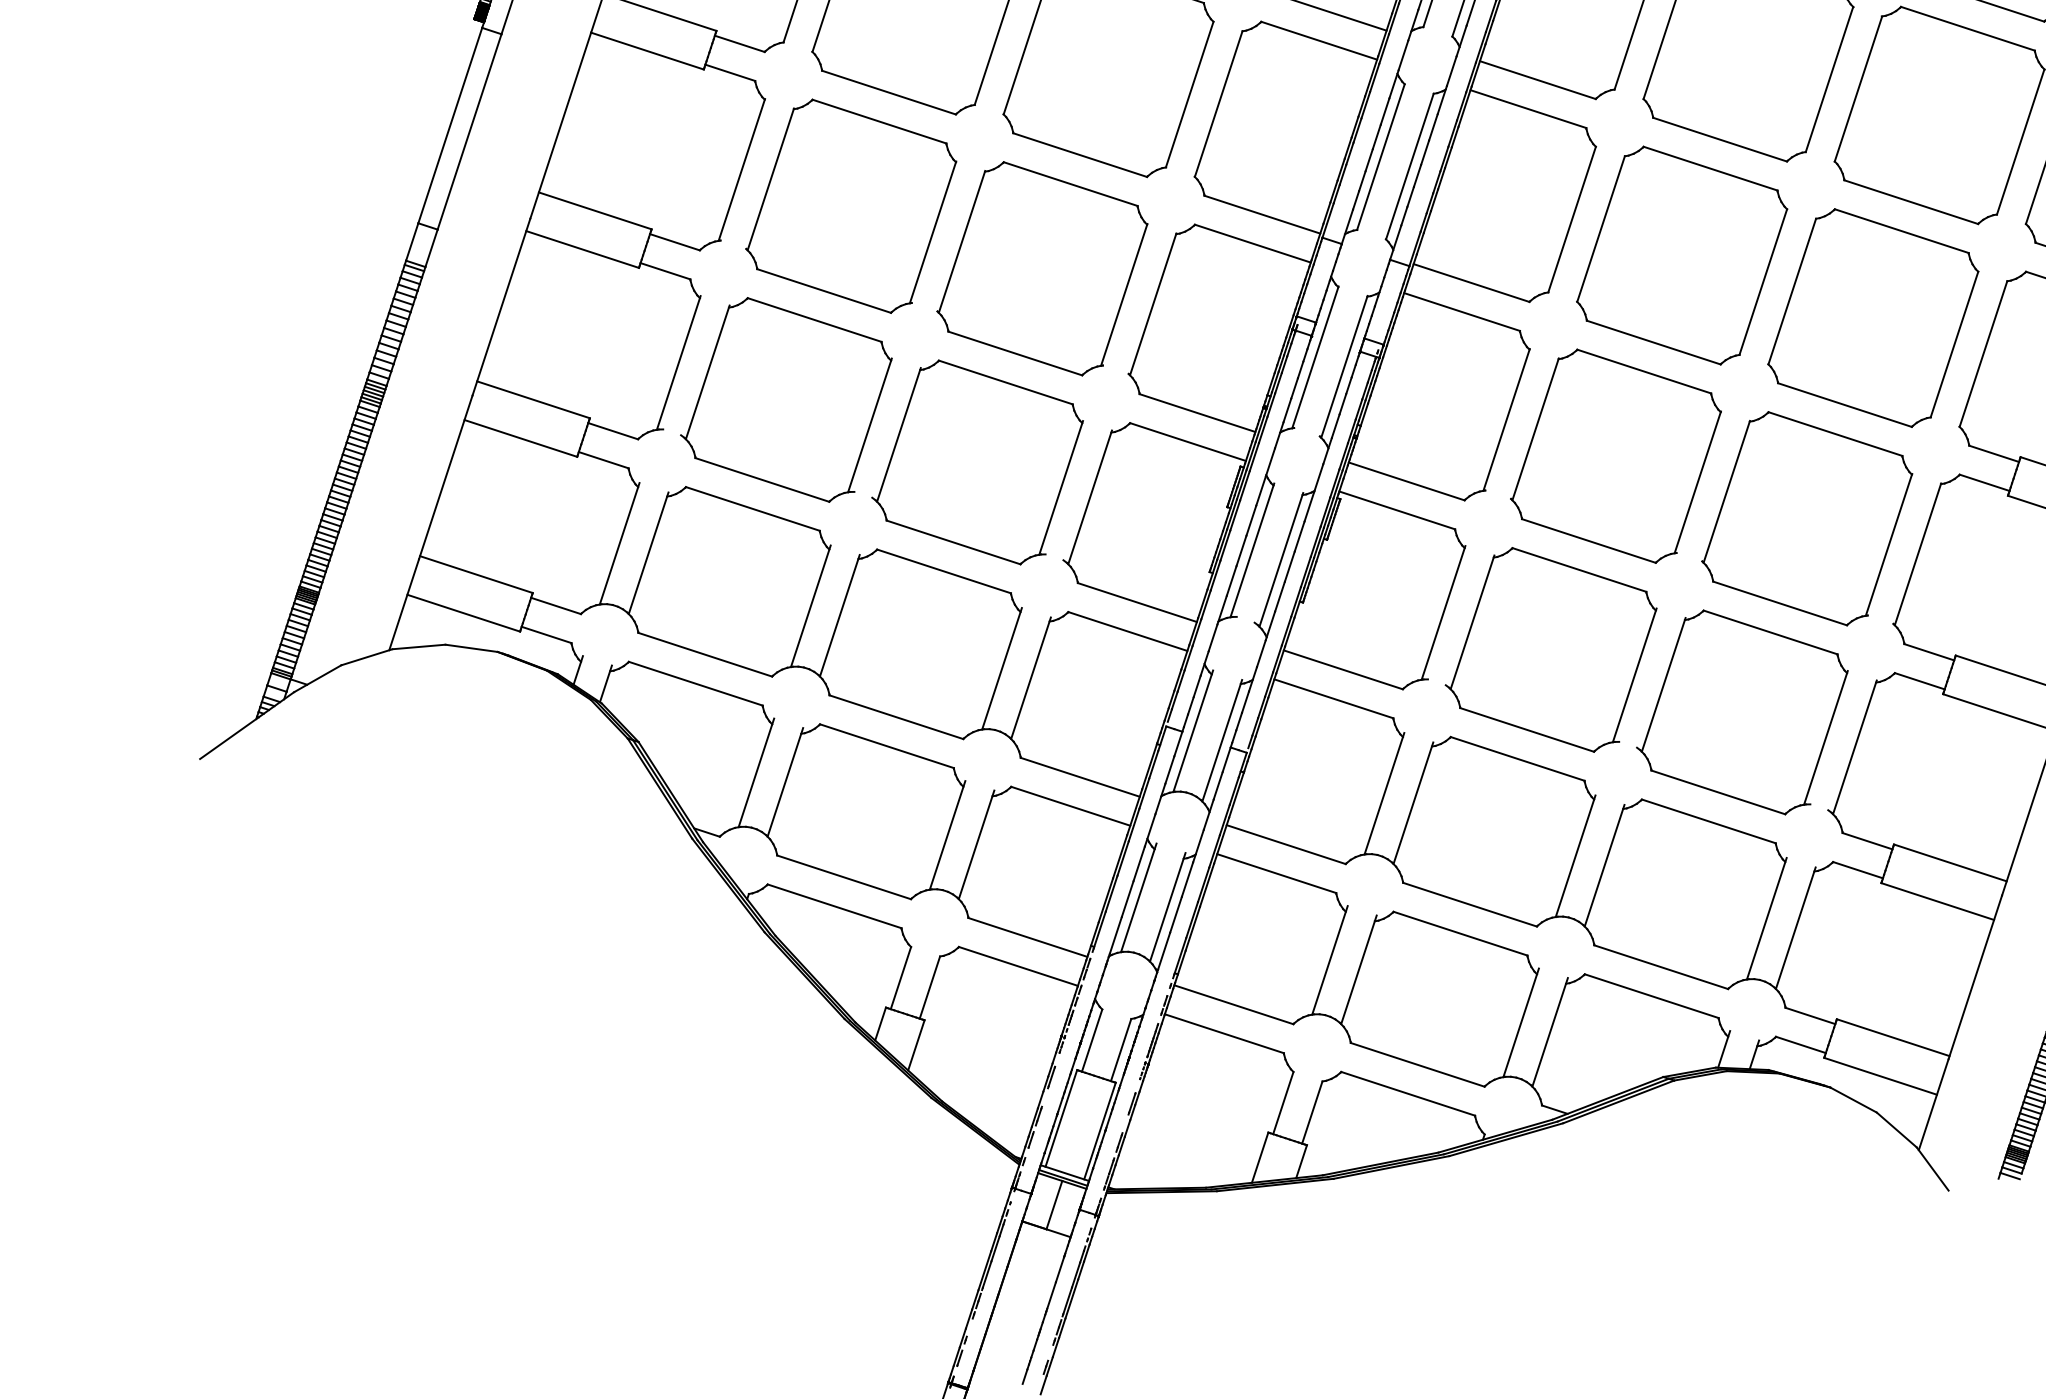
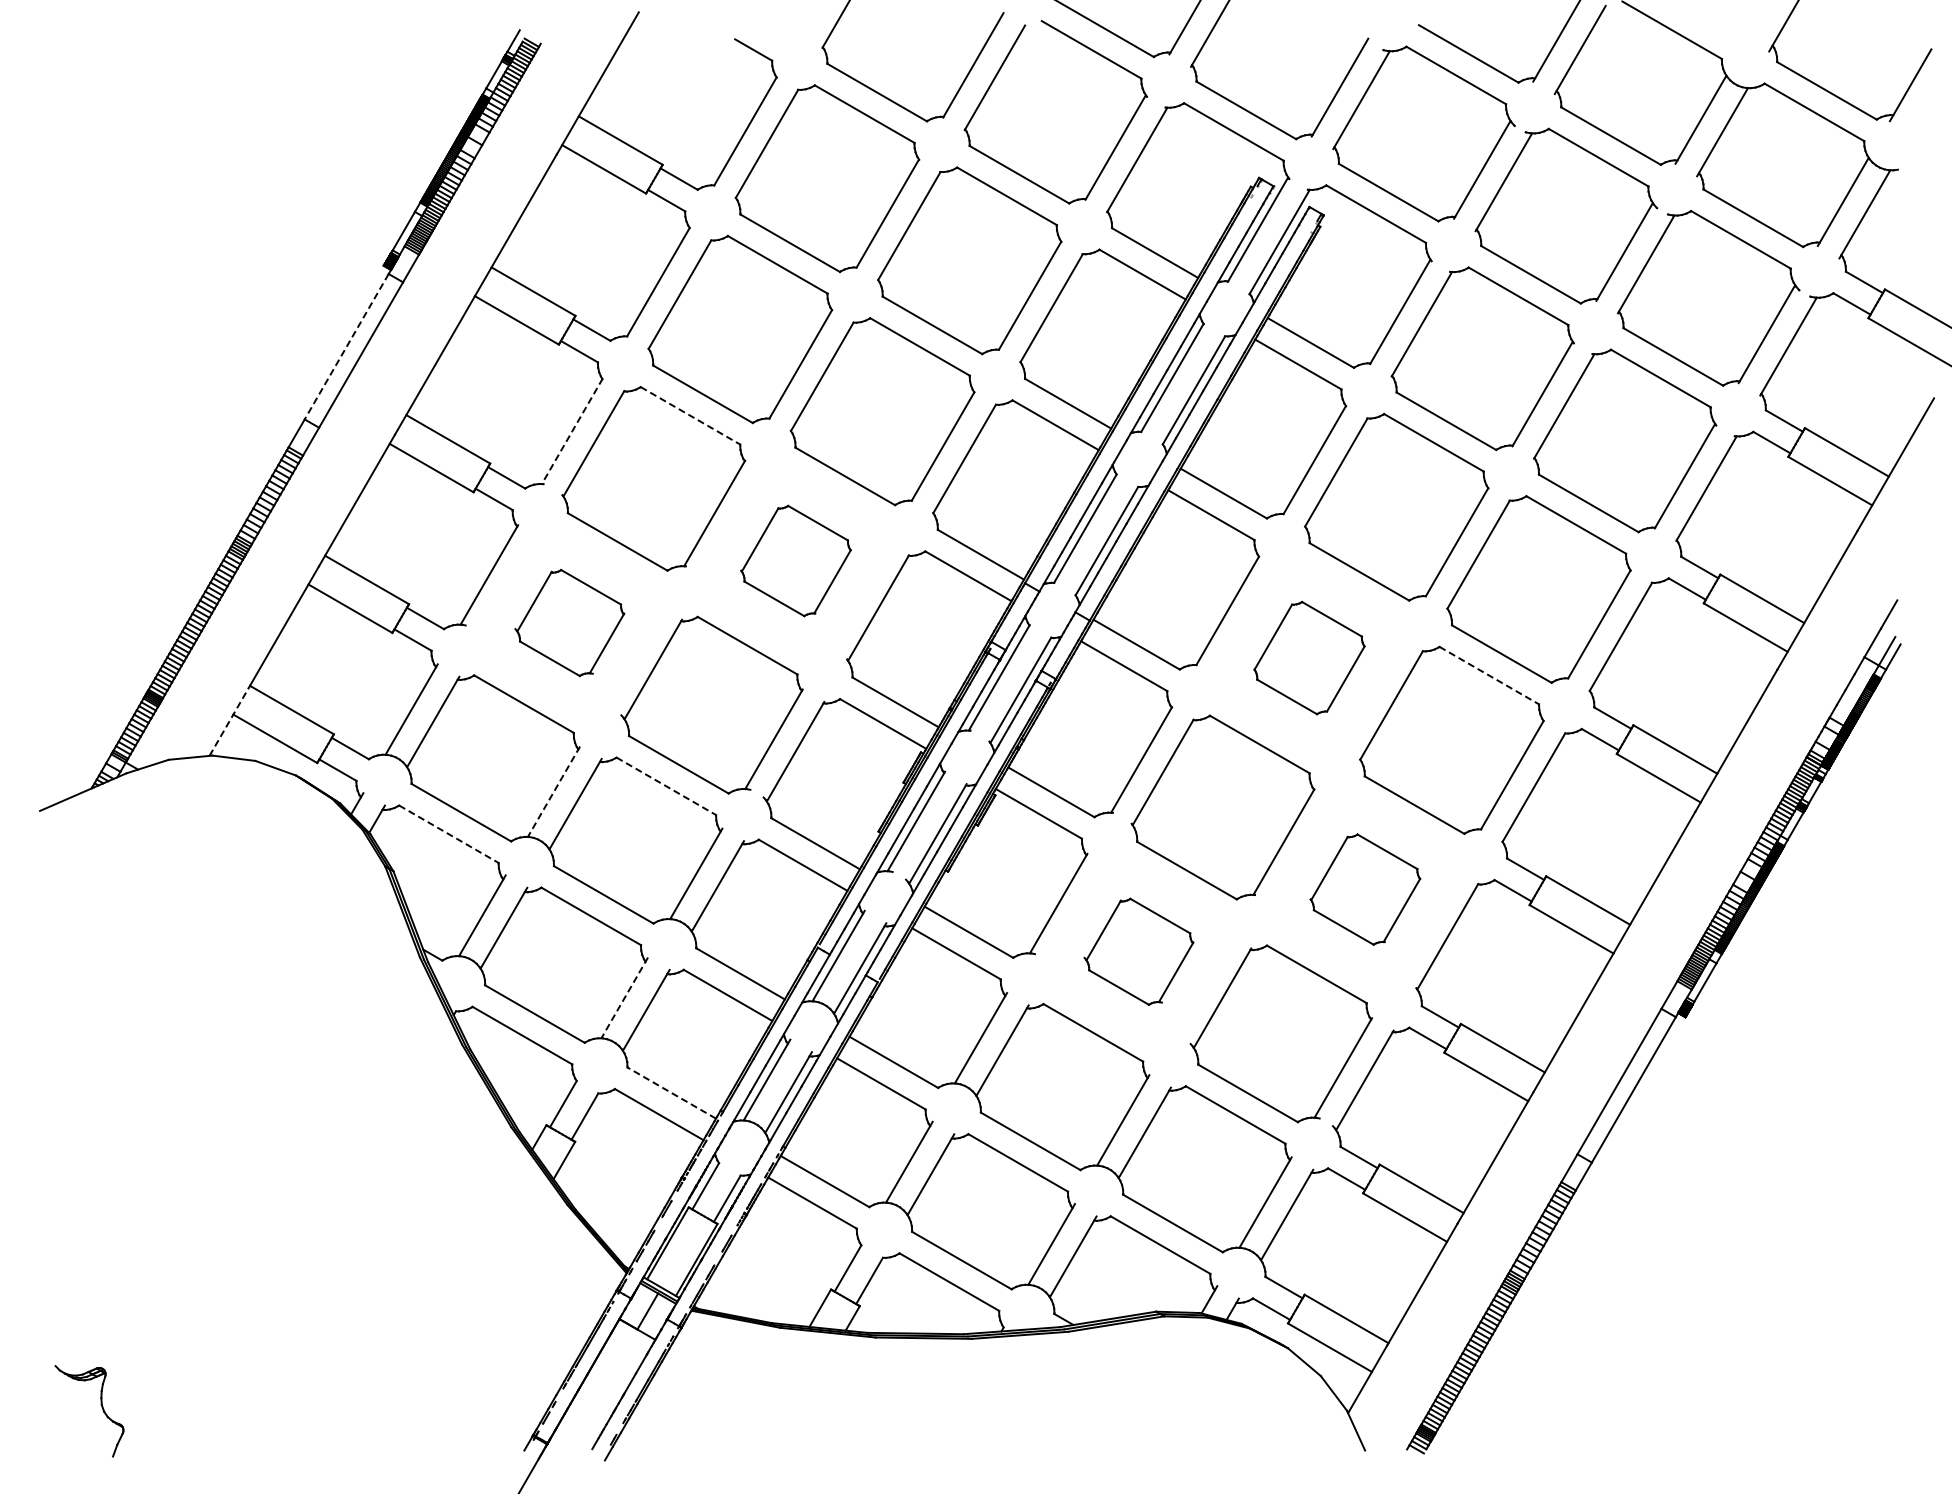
line: (879, 121) -> (690, 415), solid -> dashed
line: (449, 125) -> (346, 346), solid -> dashed
line: (742, 170) -> (572, 431), solid -> dashed
line: (1901, 230) -> (1489, 675), solid -> dashed
part: (1681, 254) -> (1309, 657), size x0.6
part: (1041, 268) -> (795, 560), size x0.6
part: (786, 399) -> (569, 622), size x0.6
part: (1807, 518) -> (1365, 889), size x0.6
line: (944, 571) -> (666, 786), solid -> dashed
line: (404, 604) -> (229, 721), solid -> dashed
line: (810, 607) -> (553, 792), solid -> dashed
part: (1551, 650) -> (1138, 951), size x0.6
line: (695, 684) -> (448, 834), solid -> dashed
line: (947, 834) -> (624, 997), solid -> dashed
line: (1027, 936) -> (671, 1092), solid -> dashed

